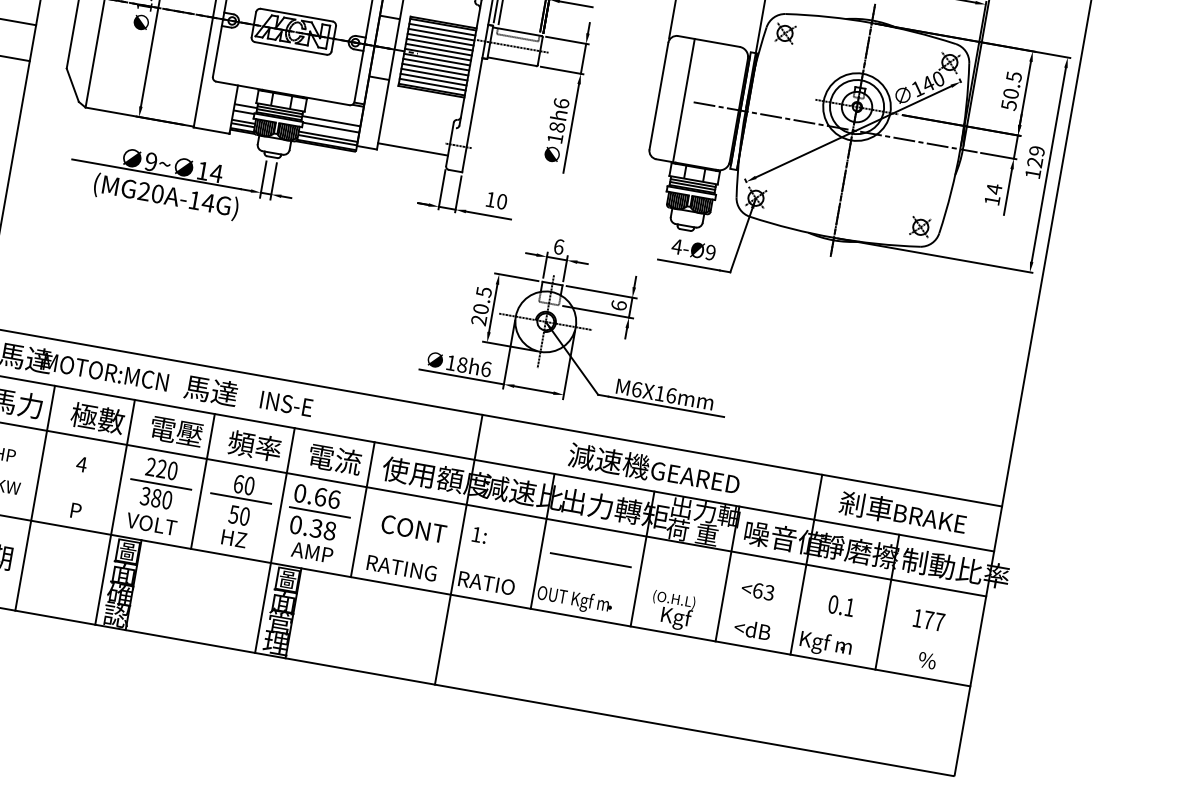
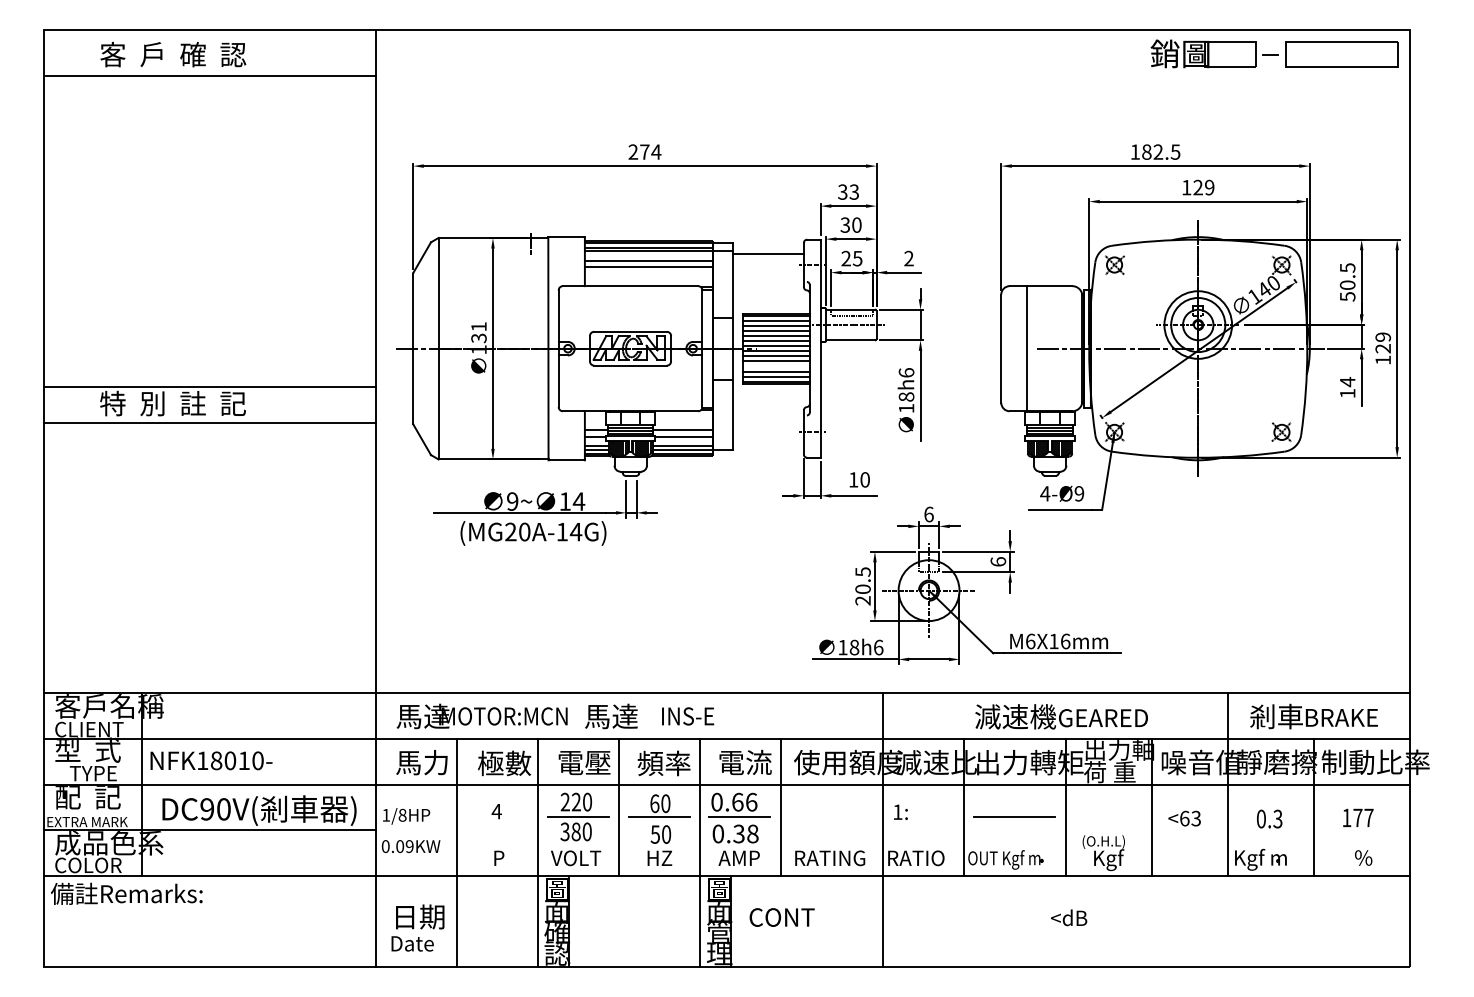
line: (433, 74) -> (775, 366), removed
line: (412, 148) -> (767, 443), removed
text: (413, 528) -> (781, 917), moved
text: (849, 606) -> (1277, 818), 0.1 -> 0.3
text: (752, 629) -> (1069, 917), moved

